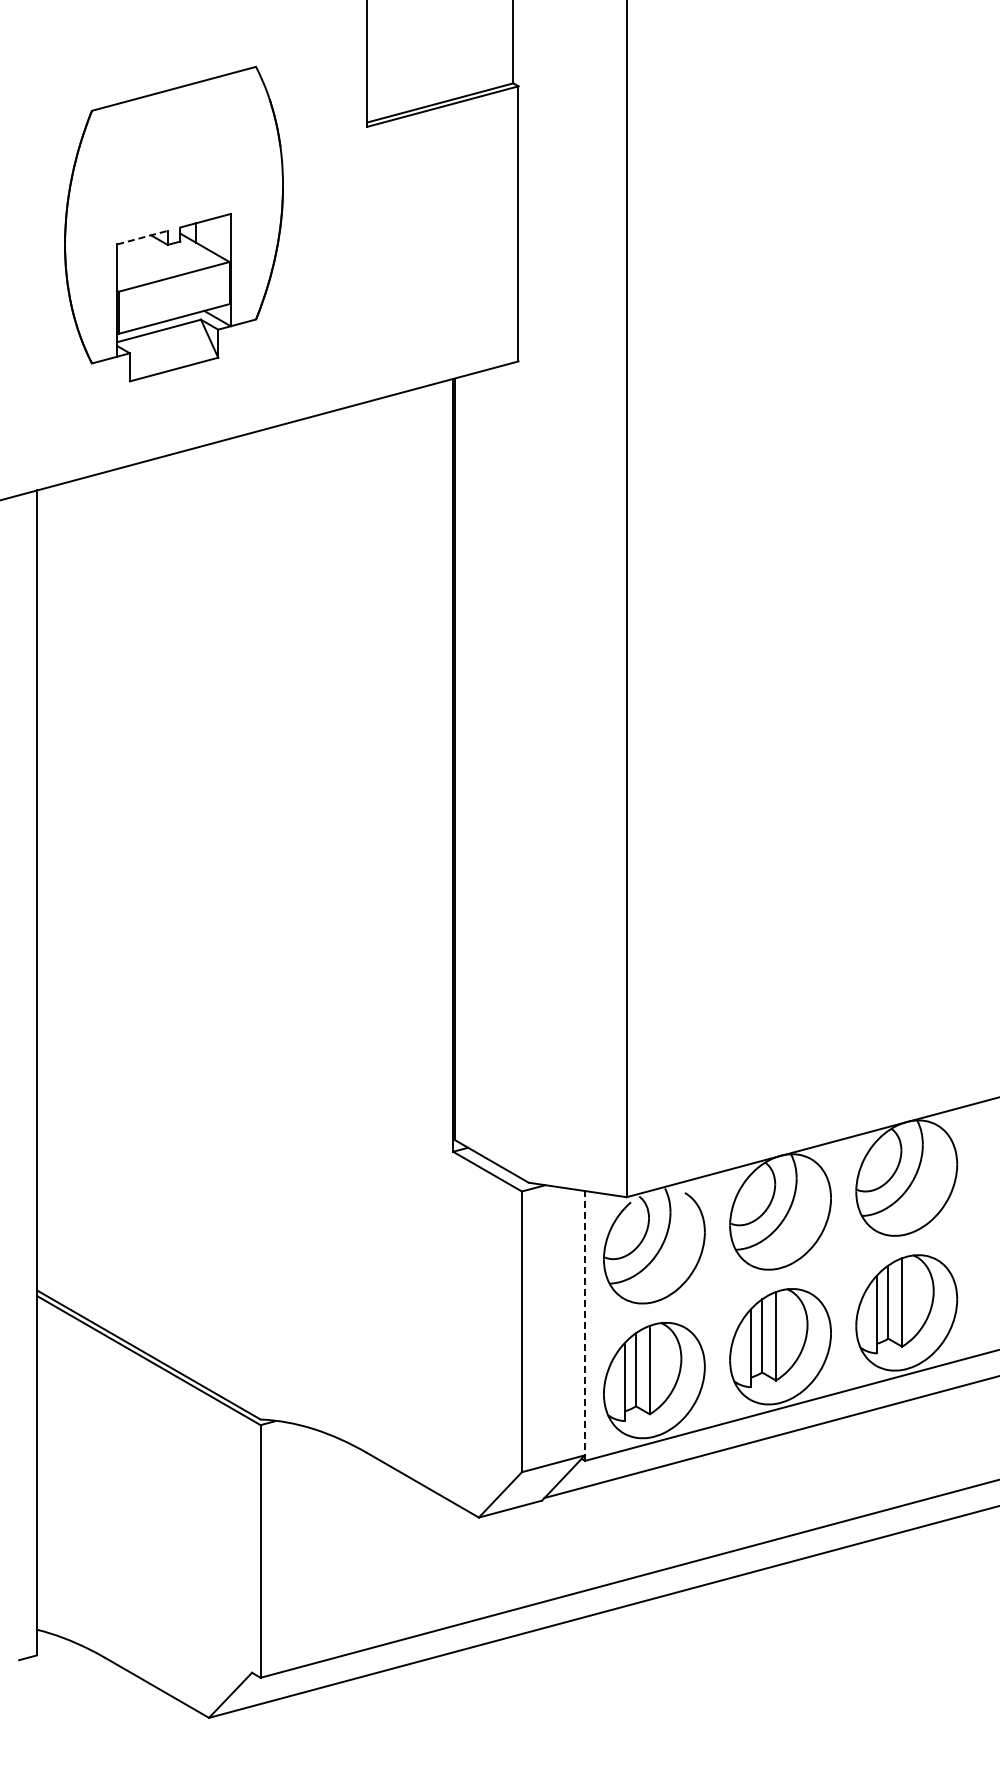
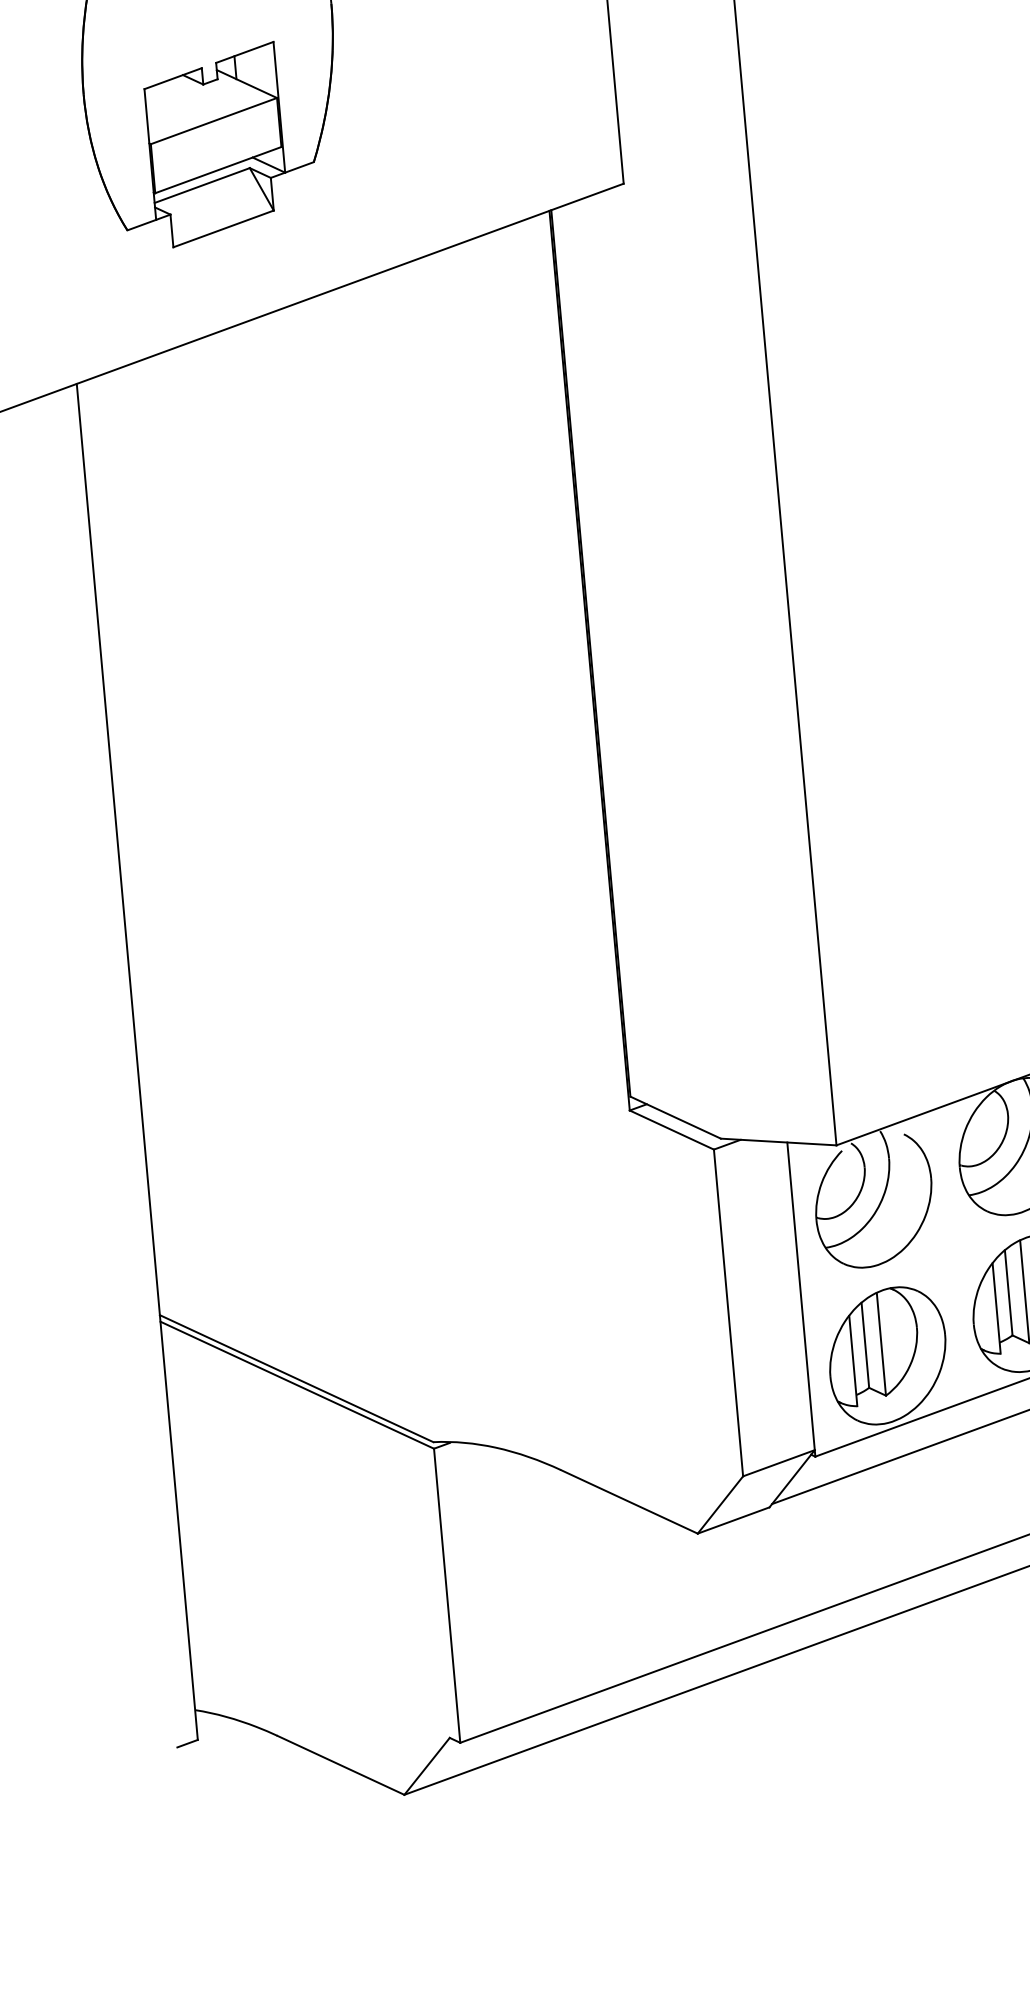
line: (142, 237) -> (173, 78), dashed -> solid
line: (585, 1325) -> (801, 1298), dashed -> solid

